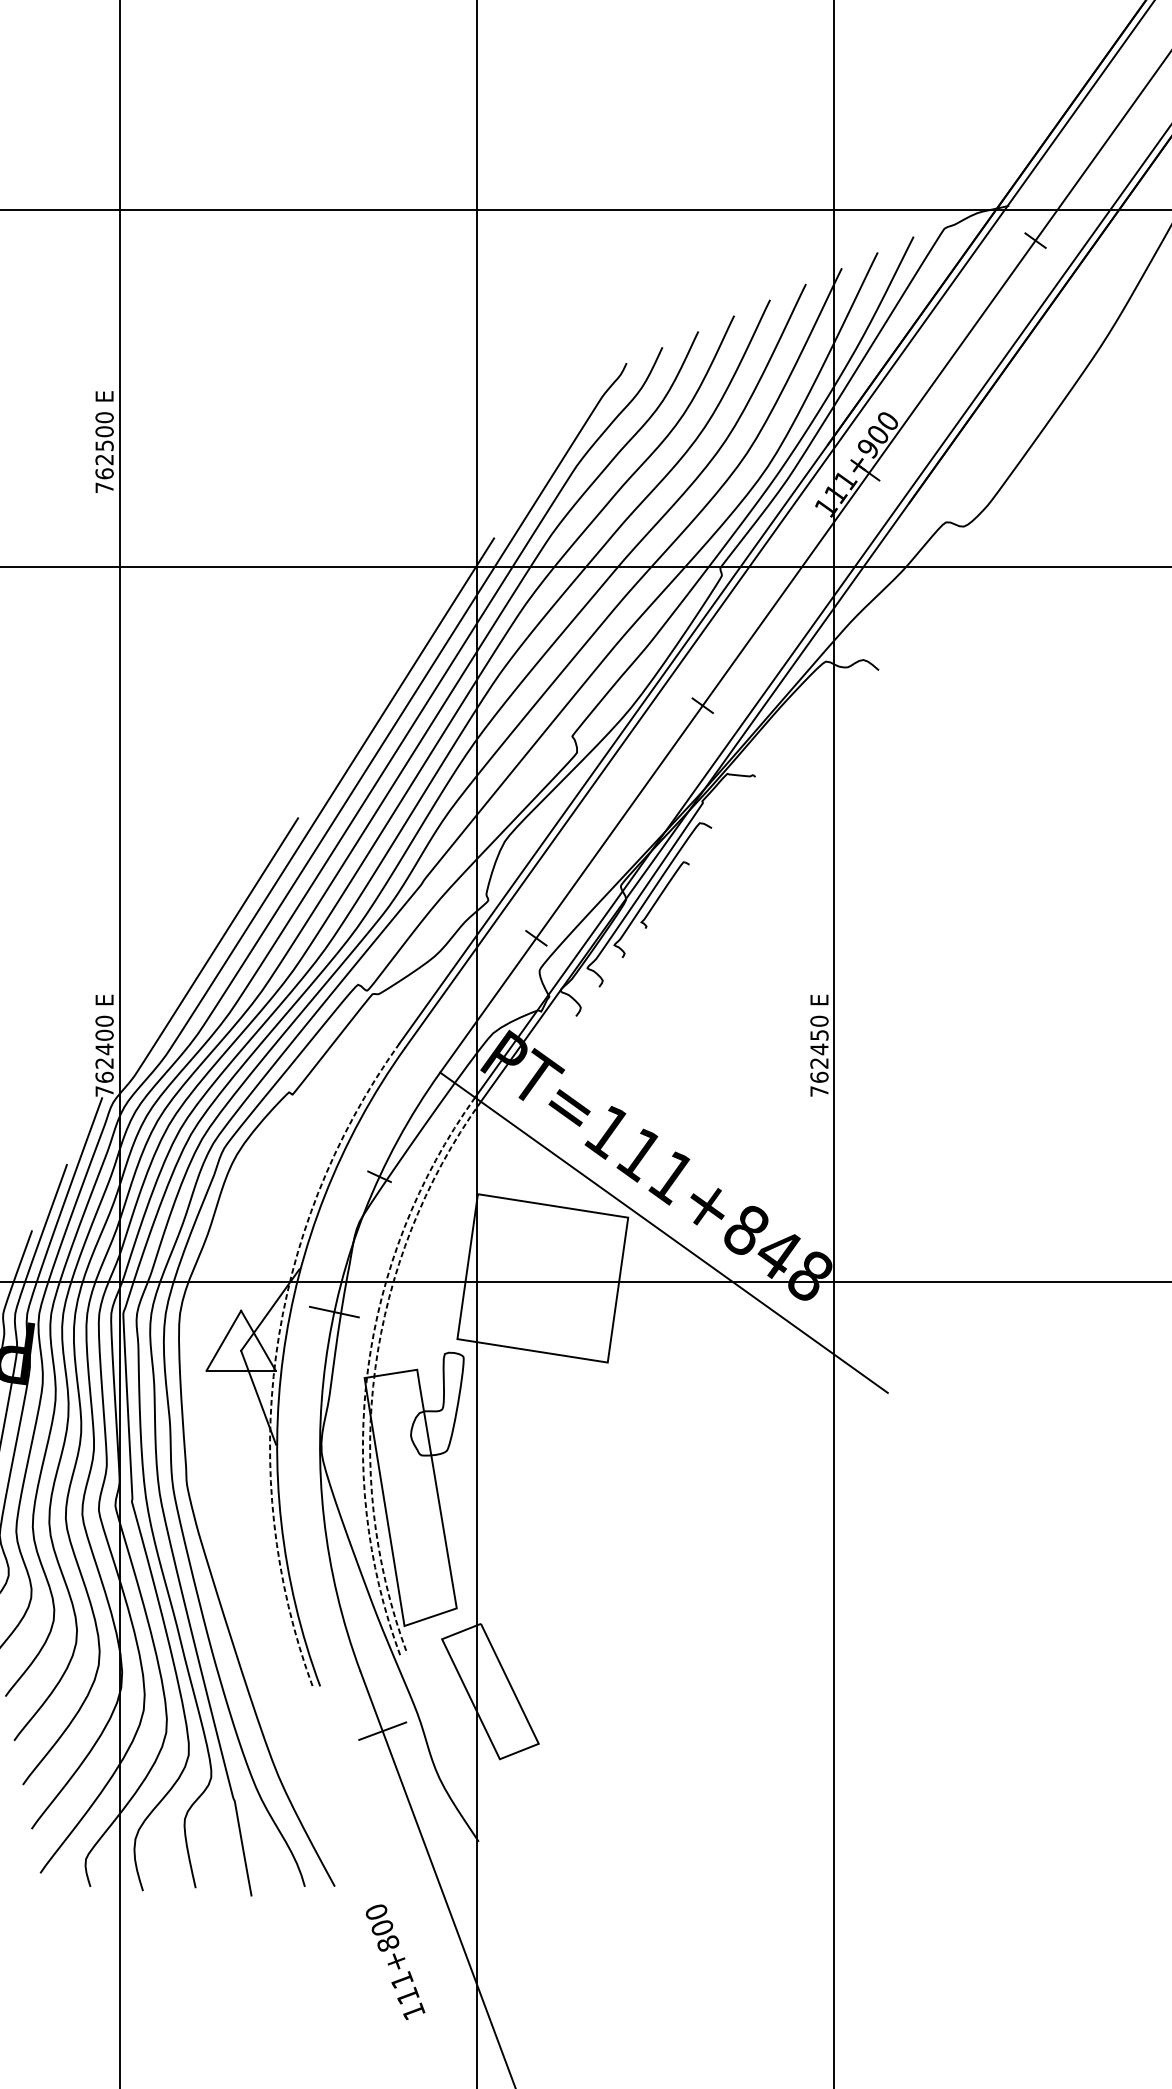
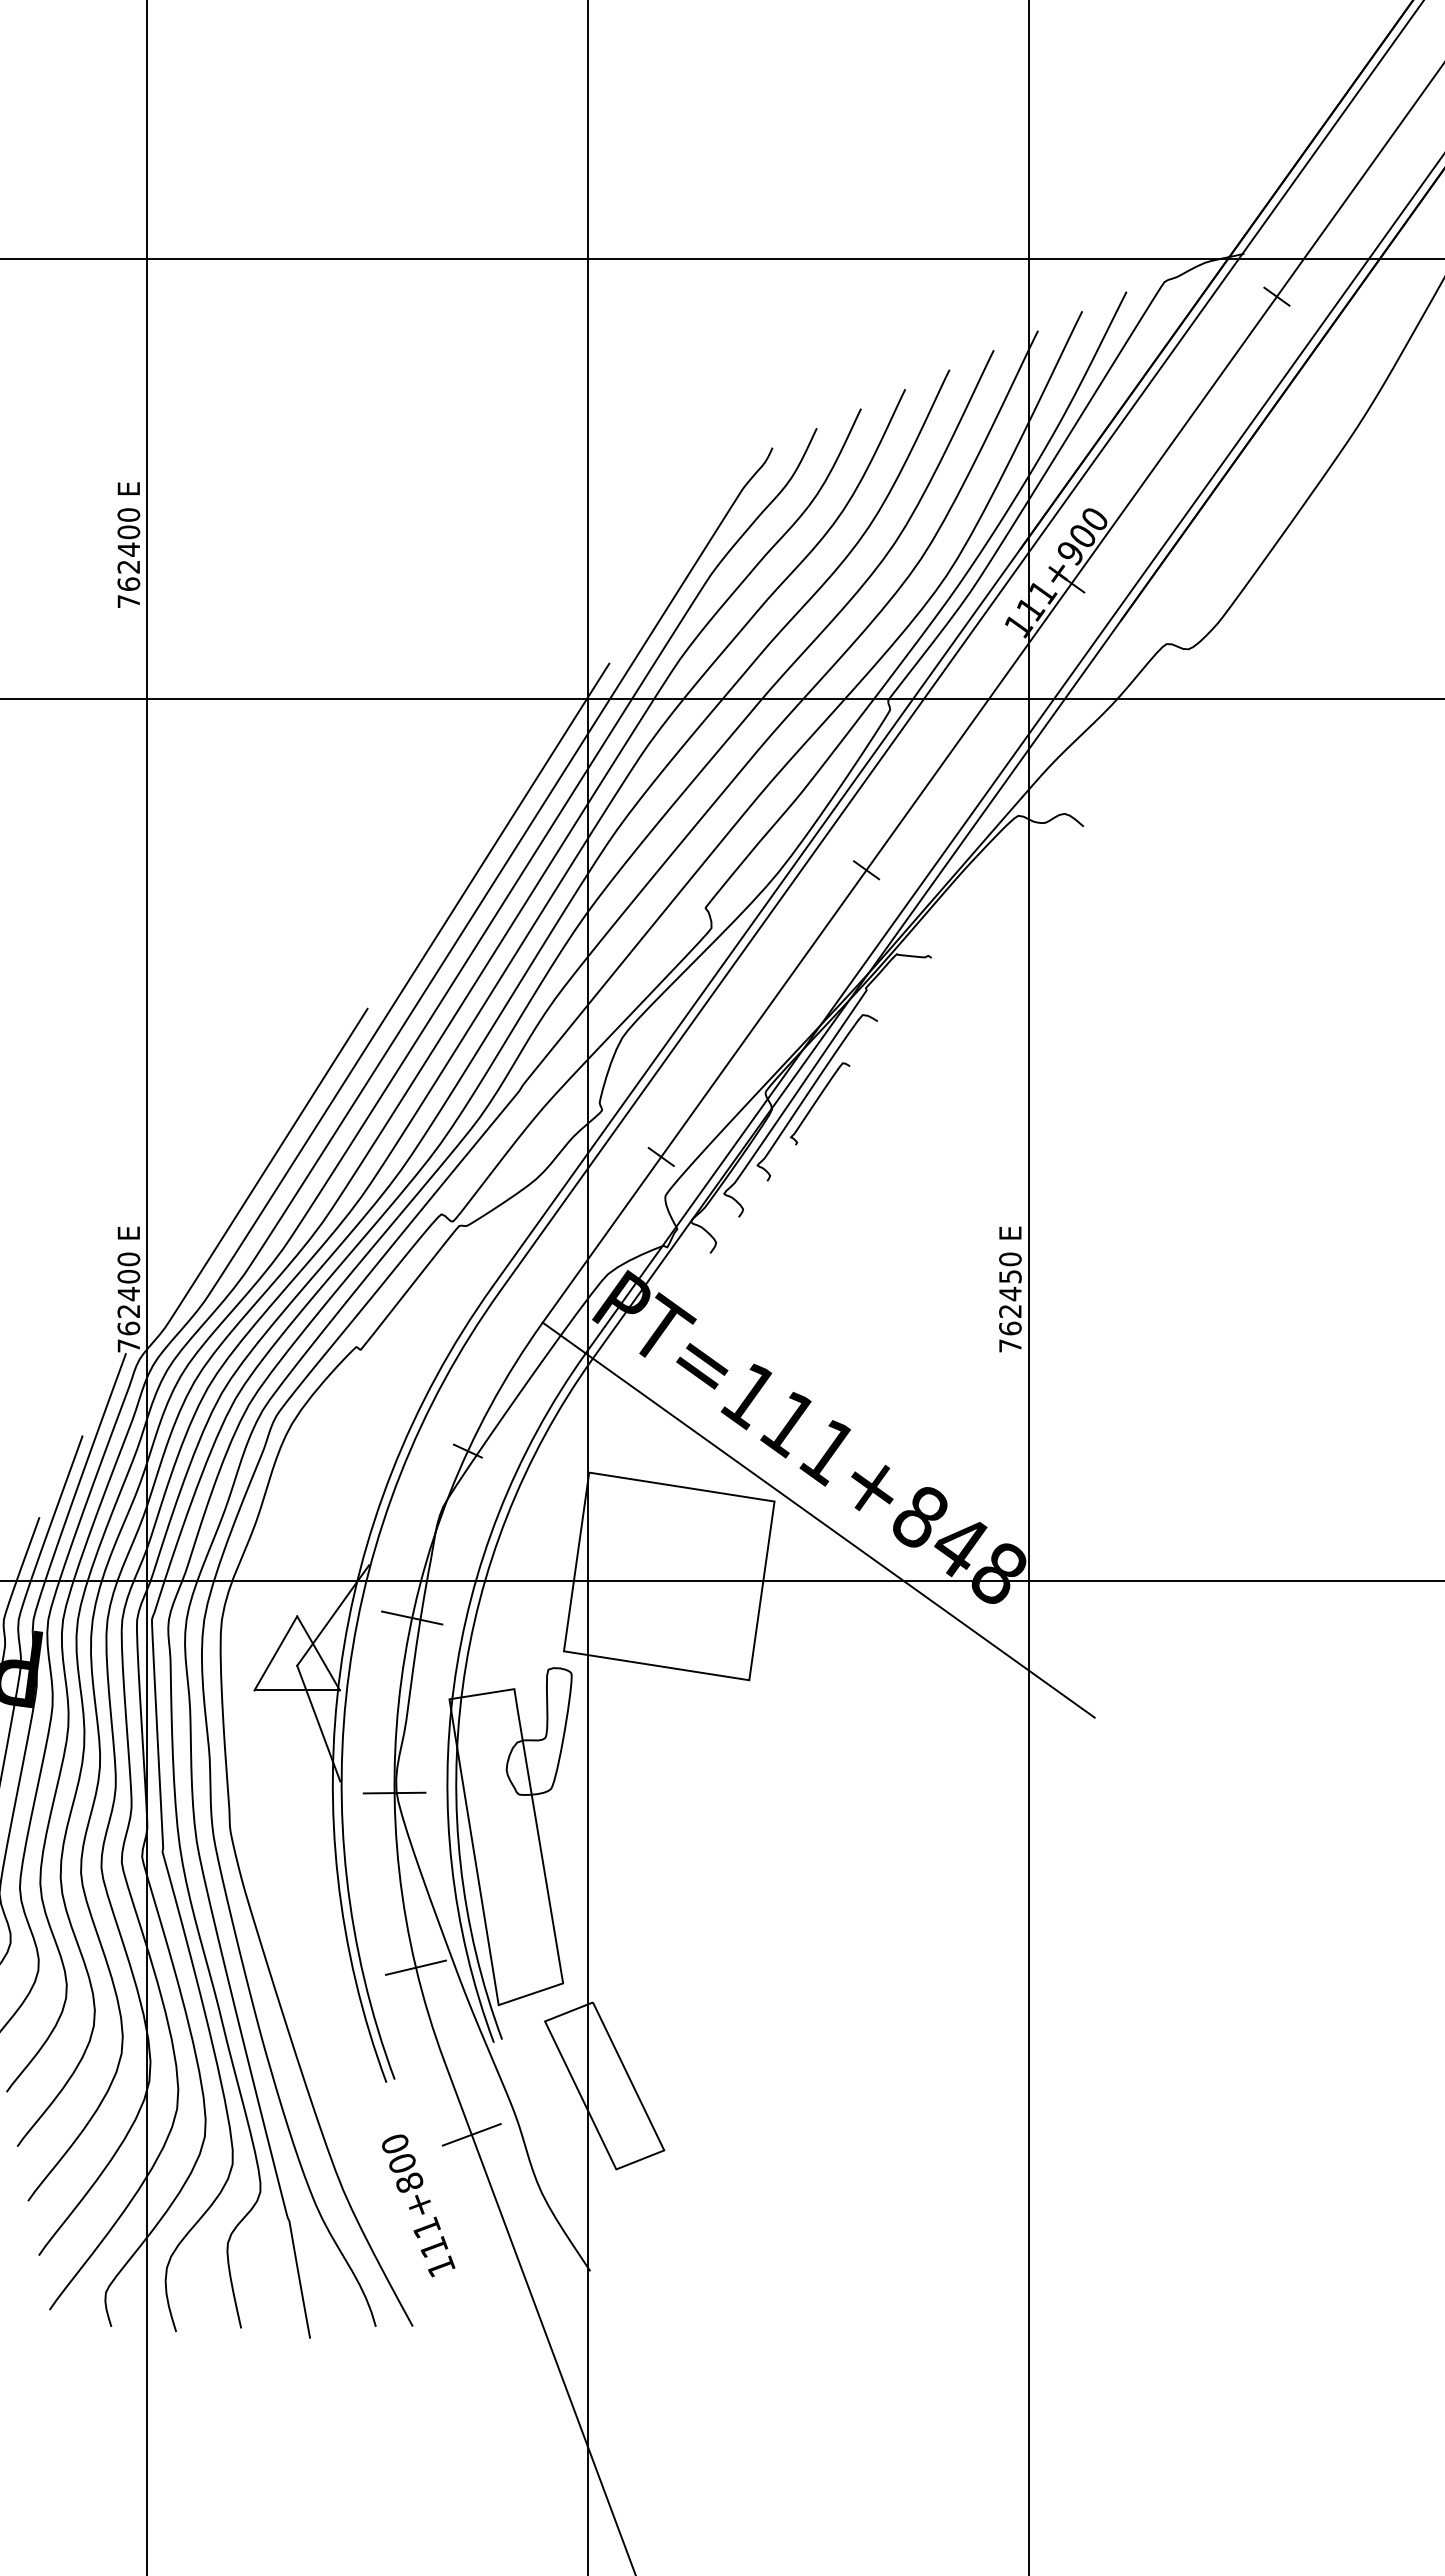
text: (104, 445) -> (128, 549), 762500 -> 762400
arc: (276, 1355) -> (340, 1671), dashed -> solid
arc: (367, 1367) -> (453, 1686), dashed -> solid
arc: (375, 1368) -> (462, 1687), dashed -> solid
line: (320, 1453) -> (394, 1792), added
line: (337, 1595) -> (415, 1967), added
text: (395, 1962) -> (418, 2205), moved

